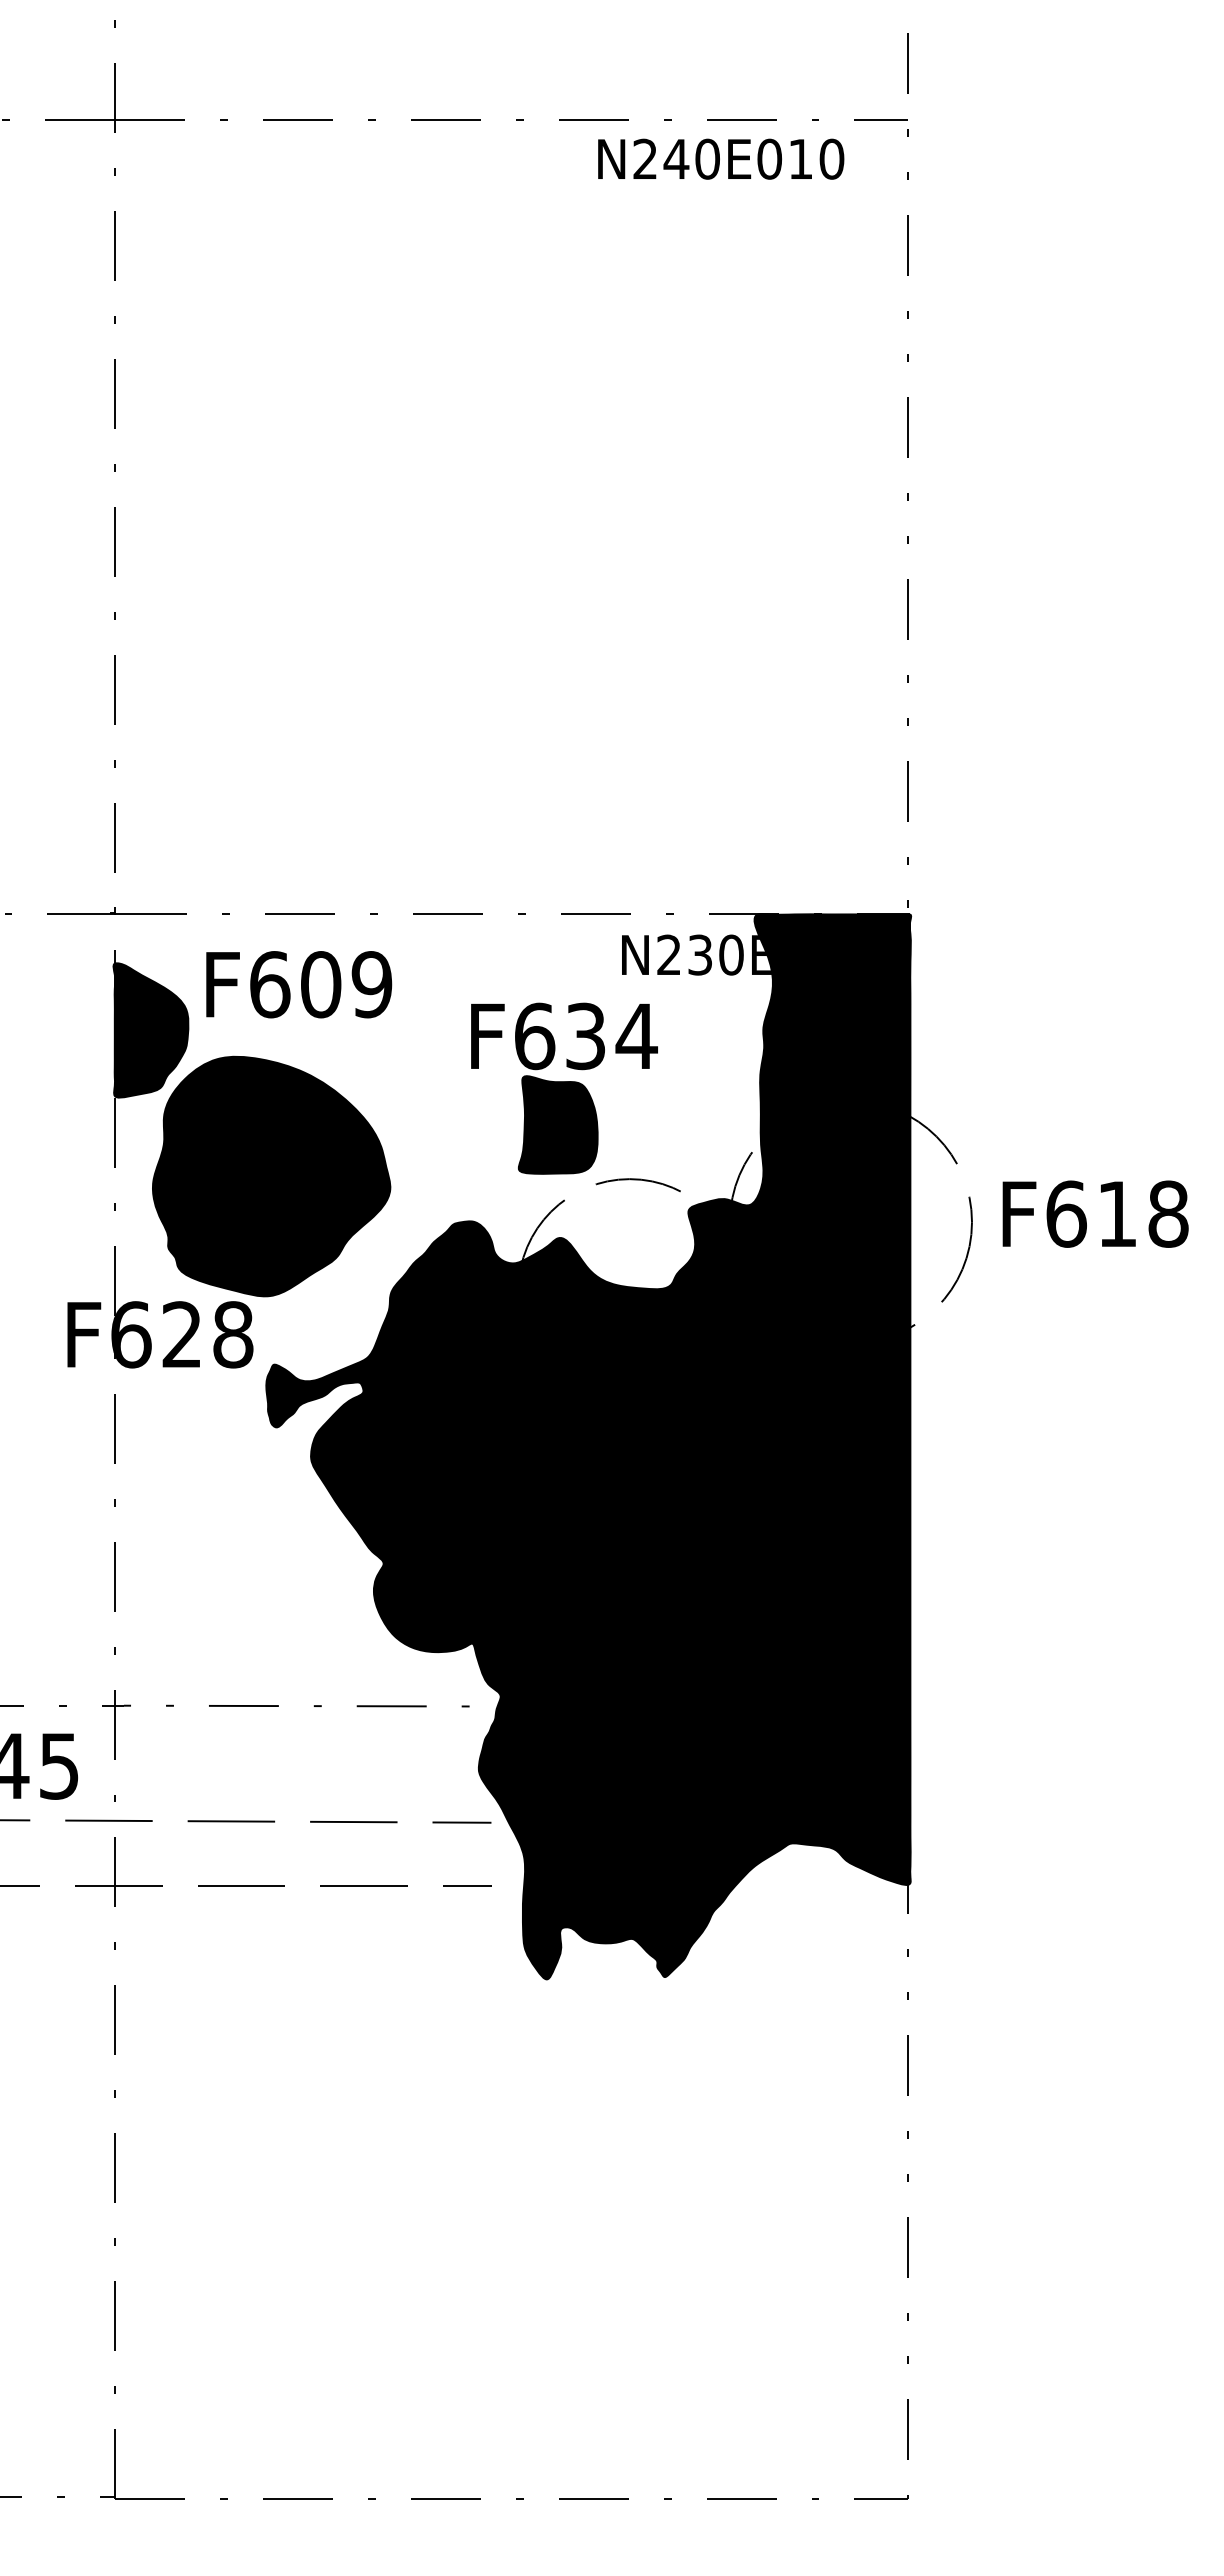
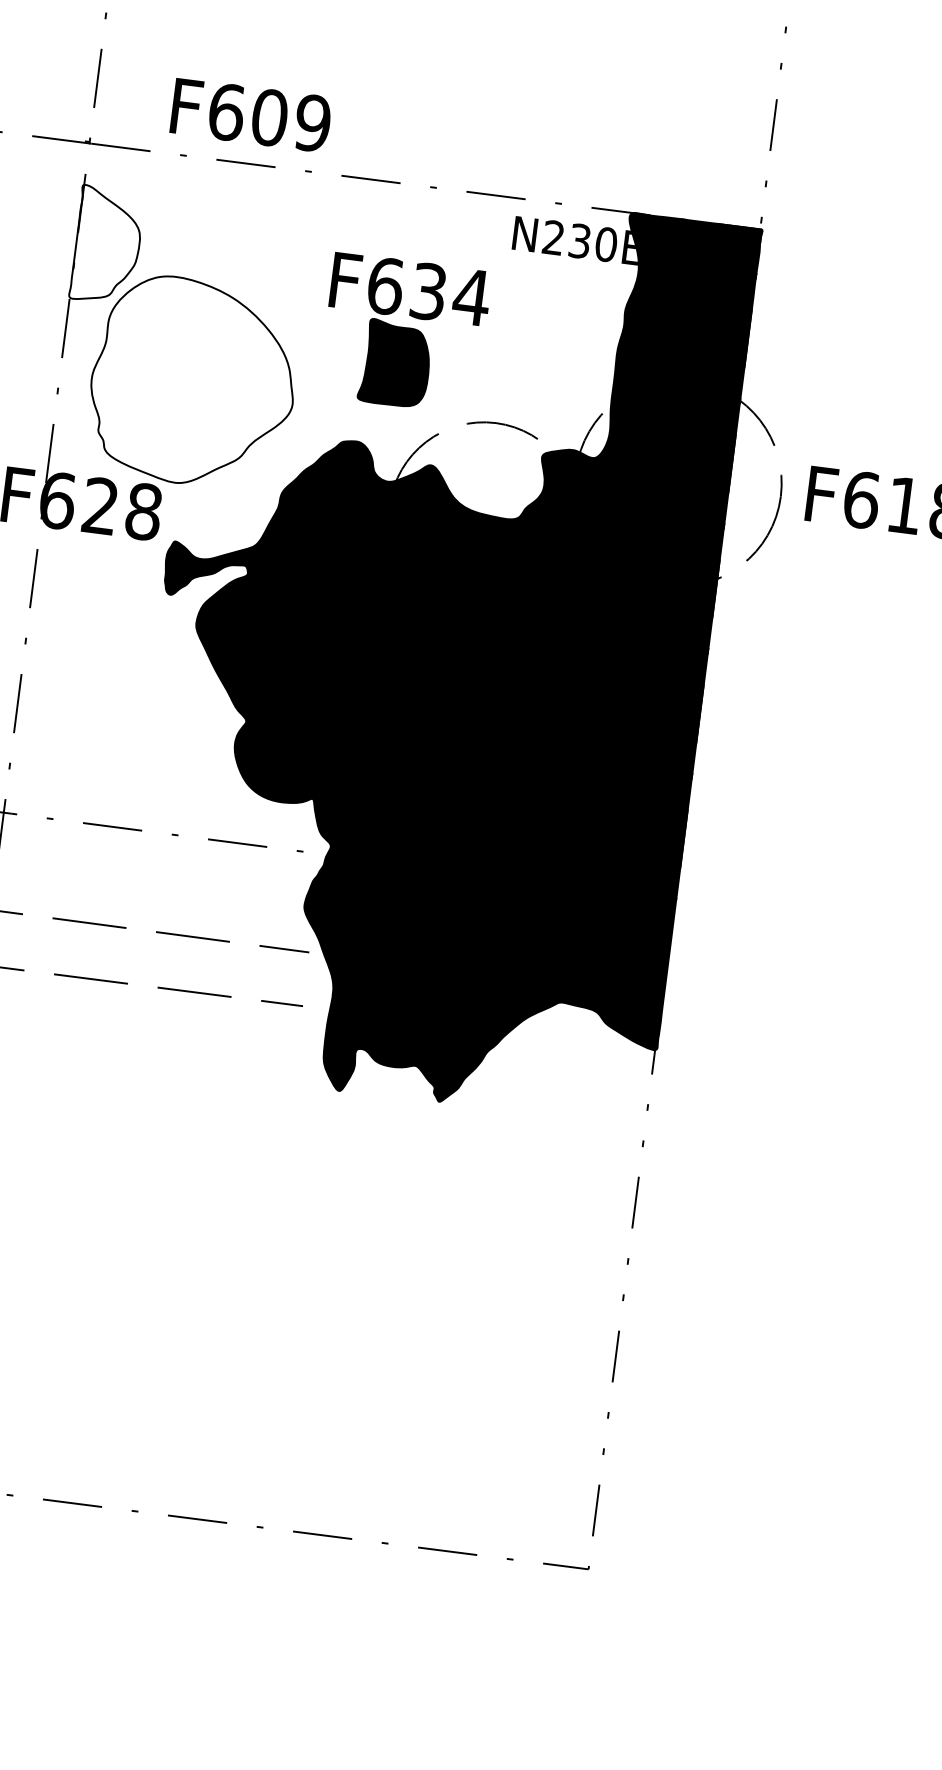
text: (299, 984) -> (251, 115), moved
fill: (150, 1030) -> (106, 245), removed
part: (564, 1088) -> (404, 333), moved
fill: (271, 1176) -> (193, 382), removed

